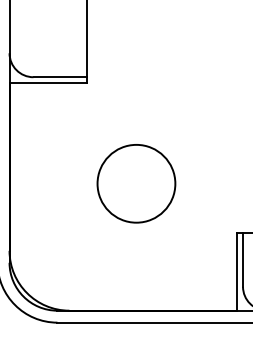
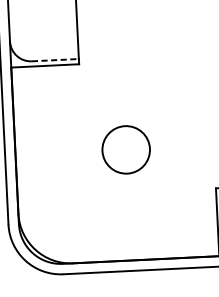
line: (60, 77) -> (55, 60), solid -> dashed
circle: (136, 183) -> (126, 149), size x0.7

